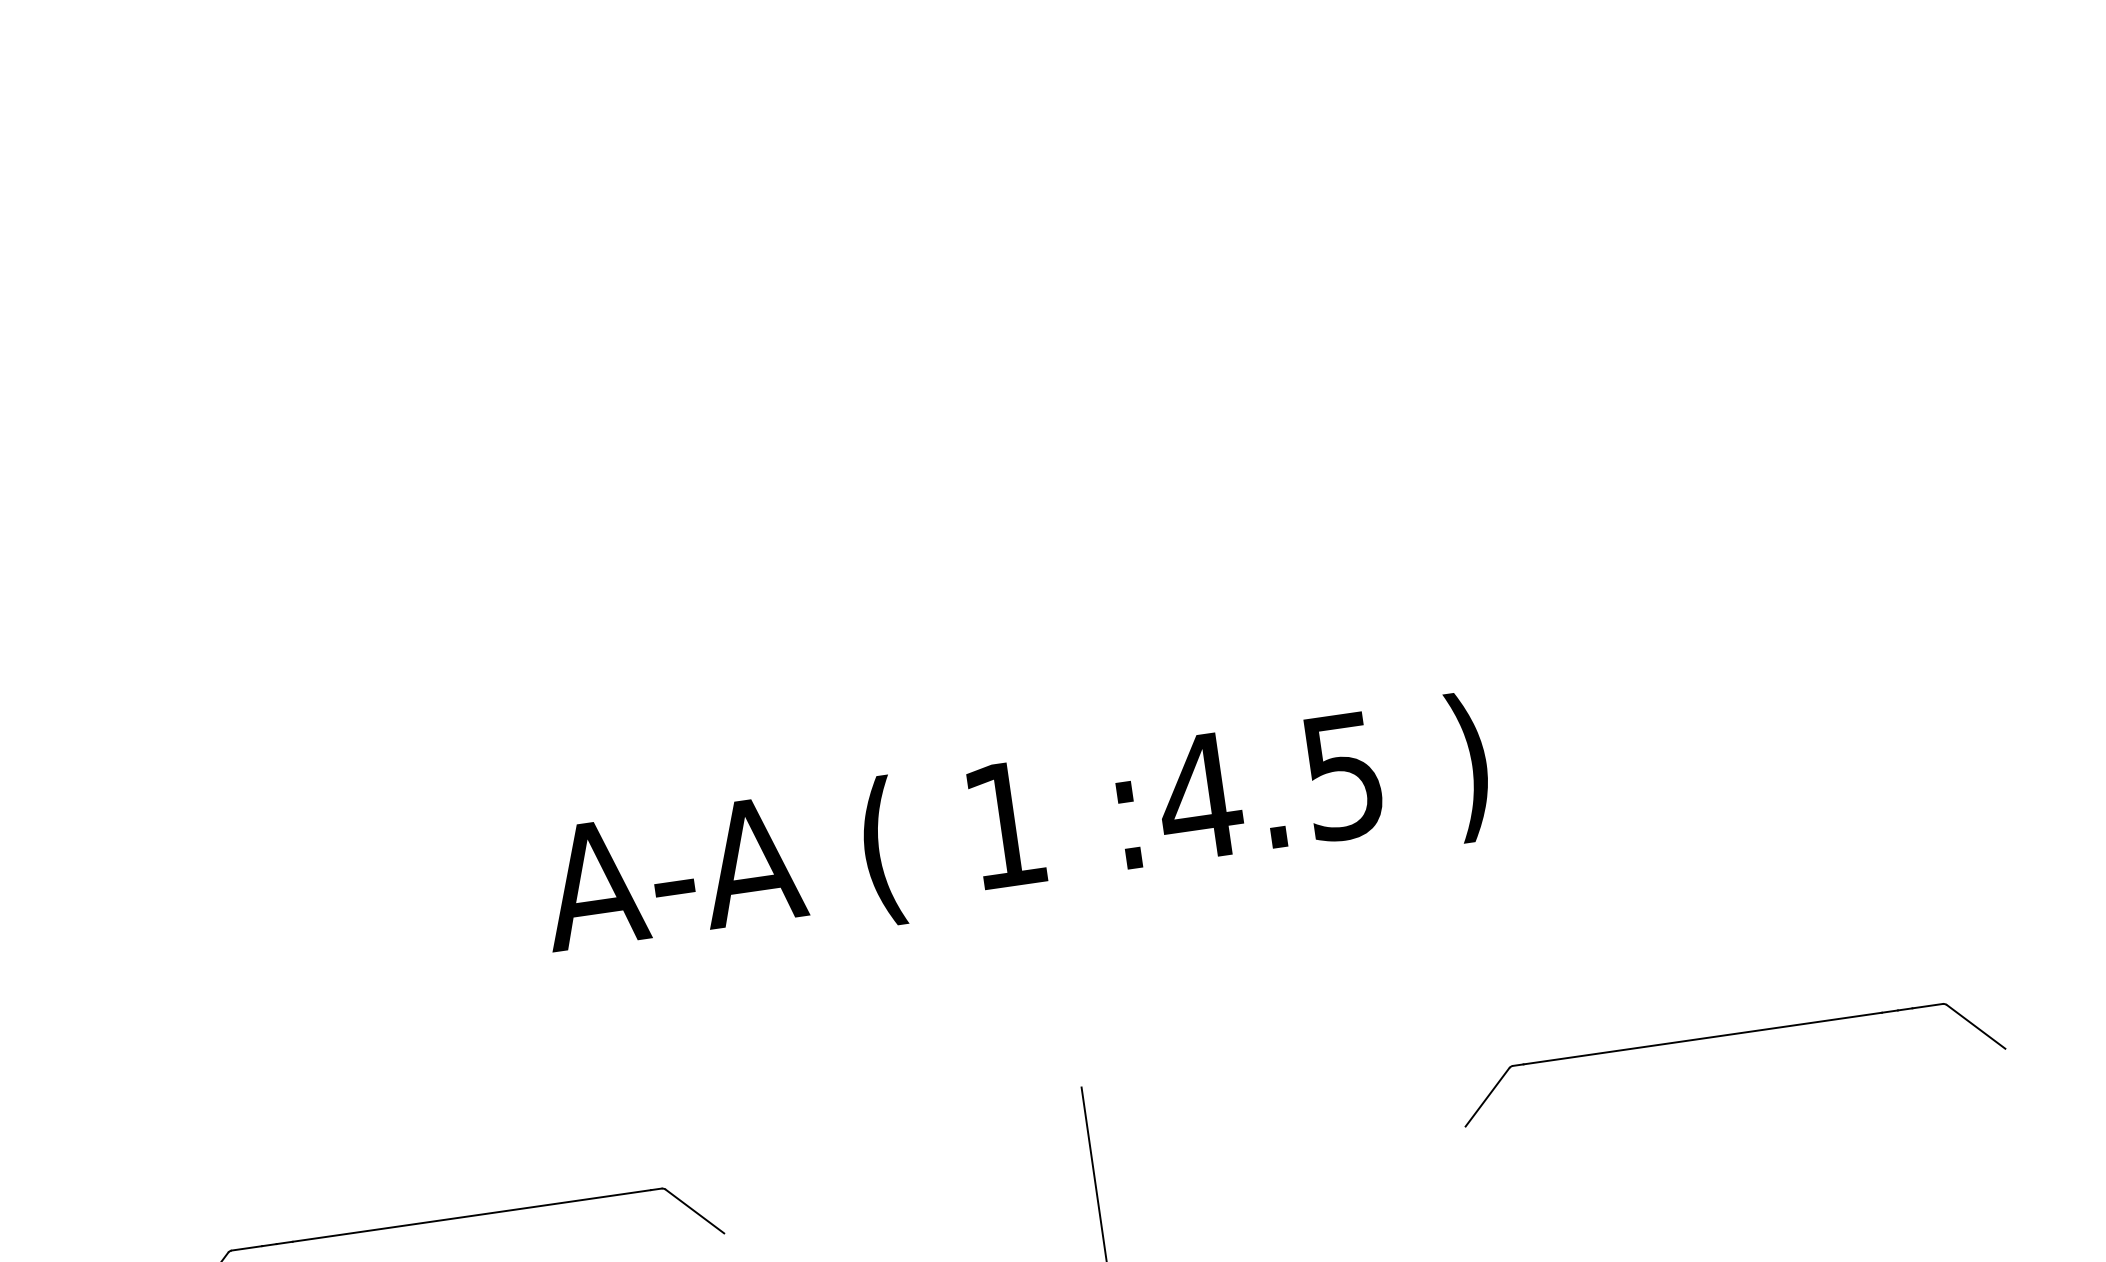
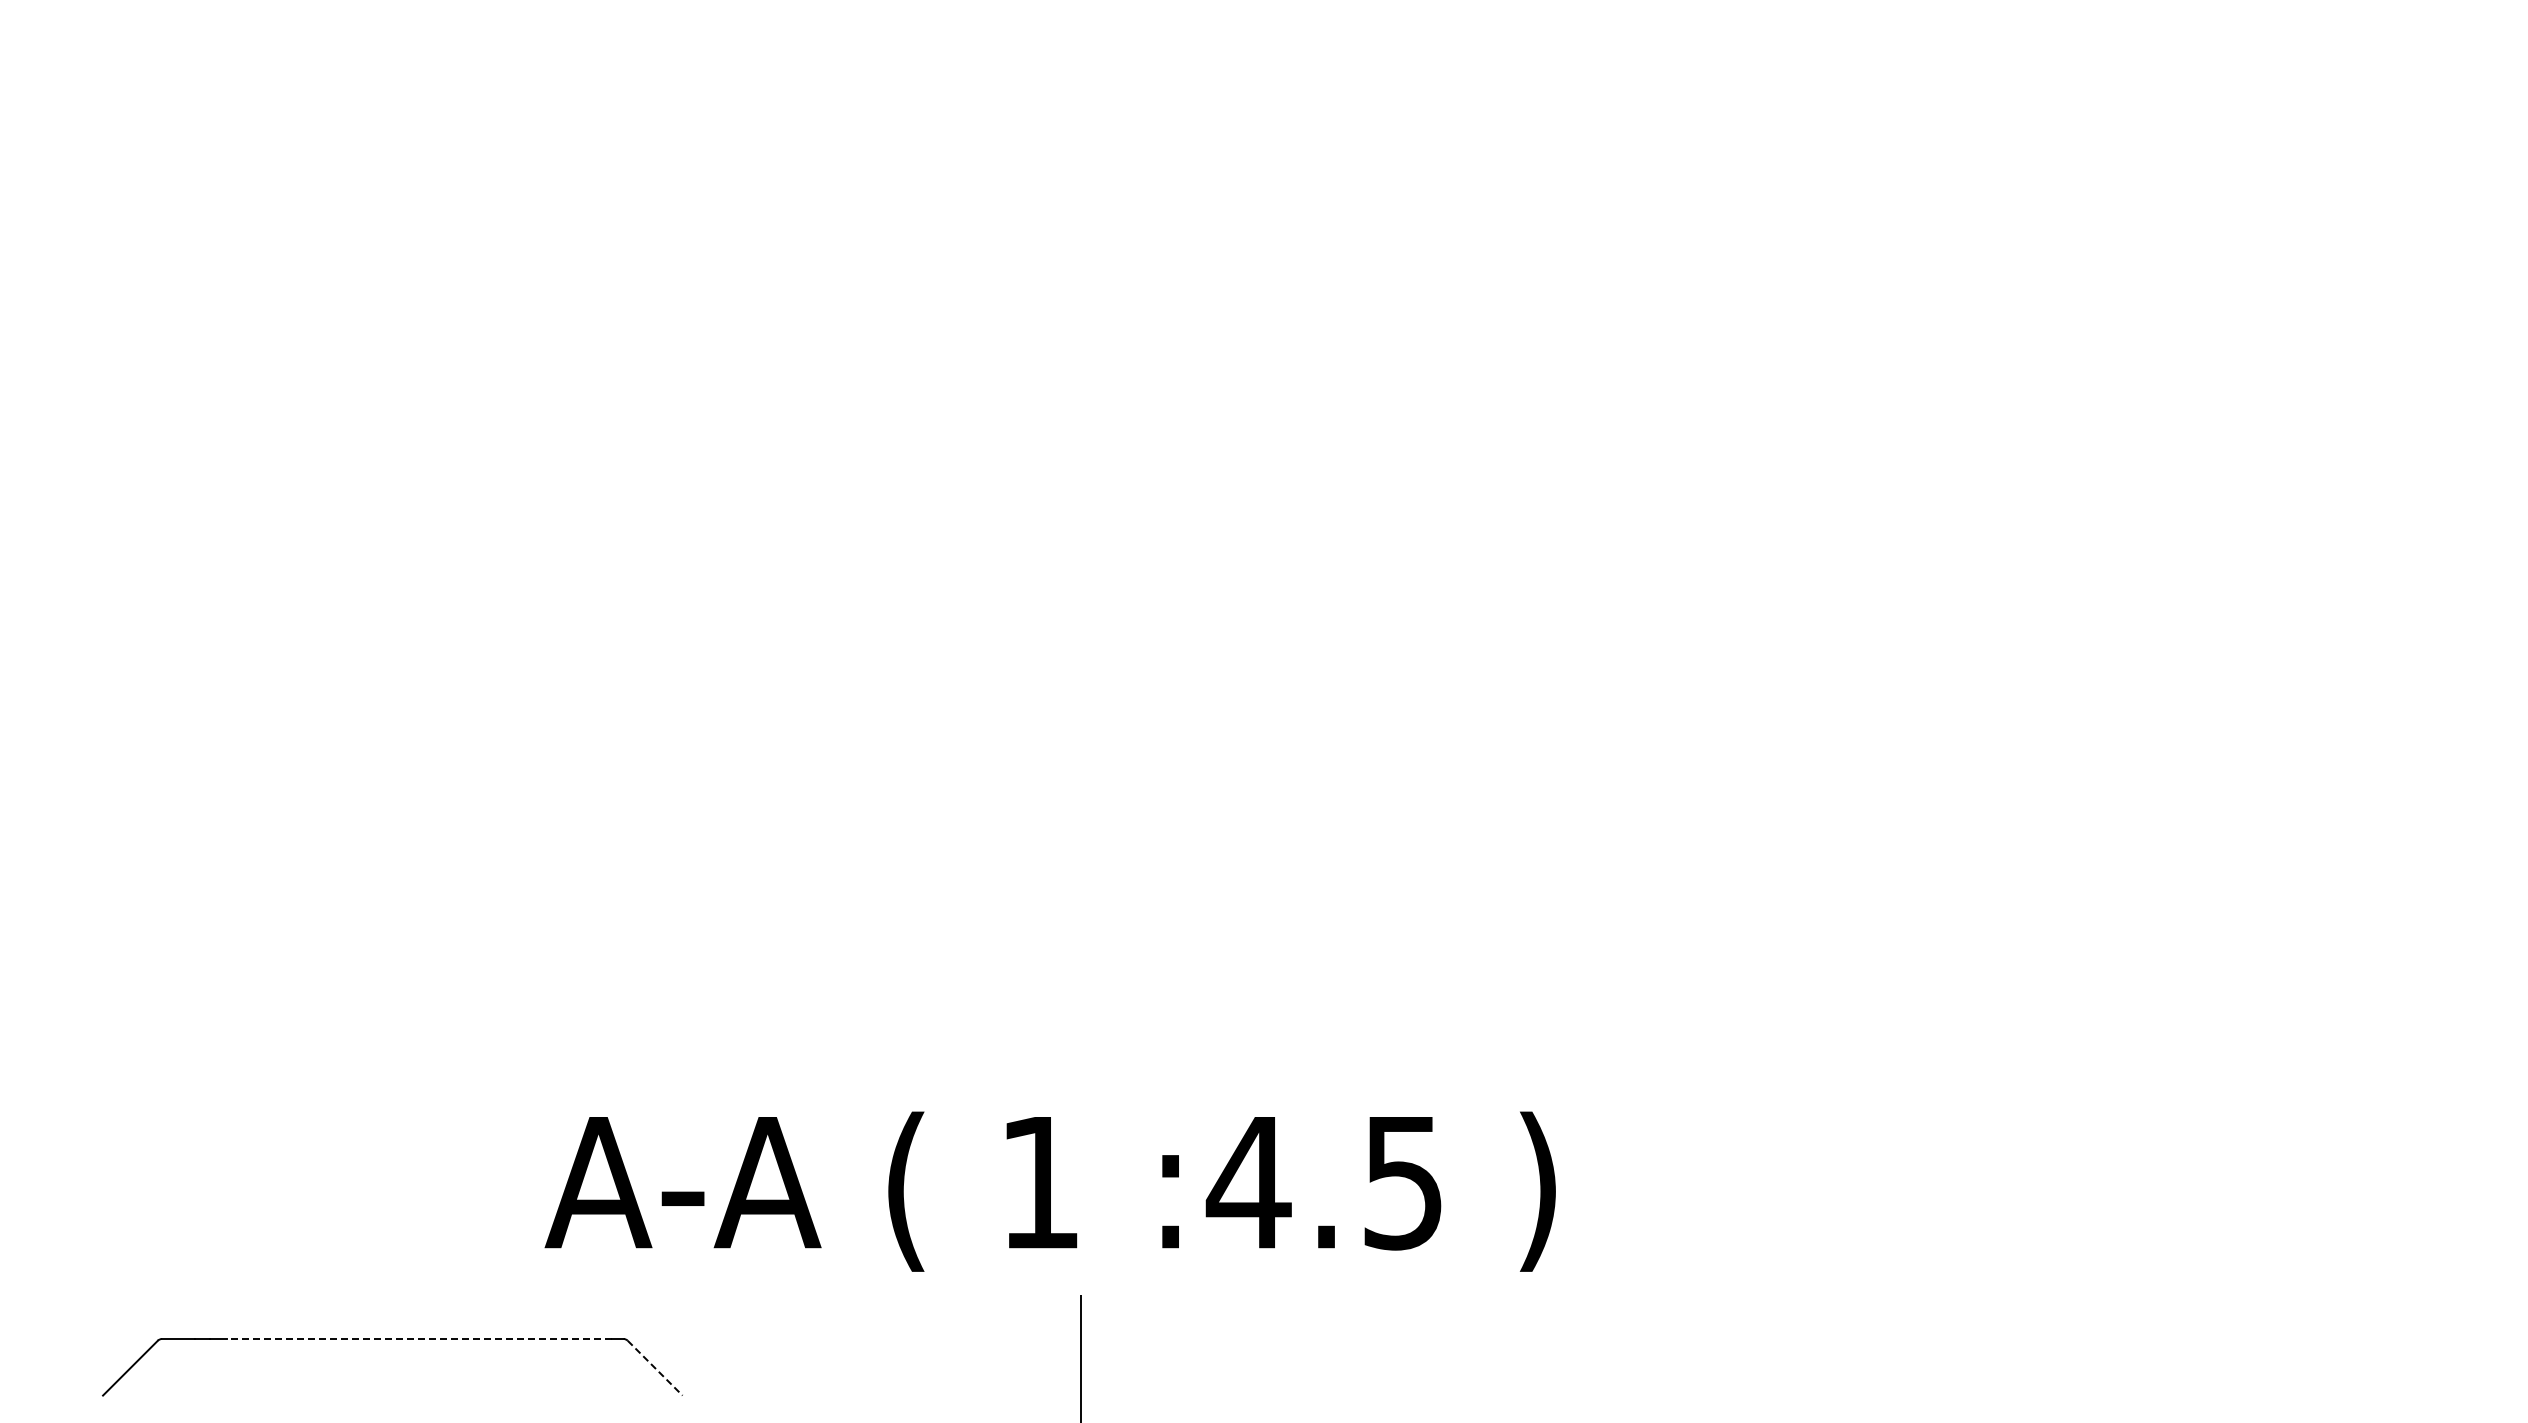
text: (1015, 832) -> (1049, 1191), moved
part: (1727, 1035) -> (1768, 1339), removed
line: (695, 1211) -> (655, 1368), solid -> dashed
line: (471, 1216) -> (419, 1339), solid -> dashed

